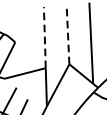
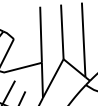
line: (68, 34) -> (62, 31), dashed -> solid
line: (45, 37) -> (41, 34), dashed -> solid

